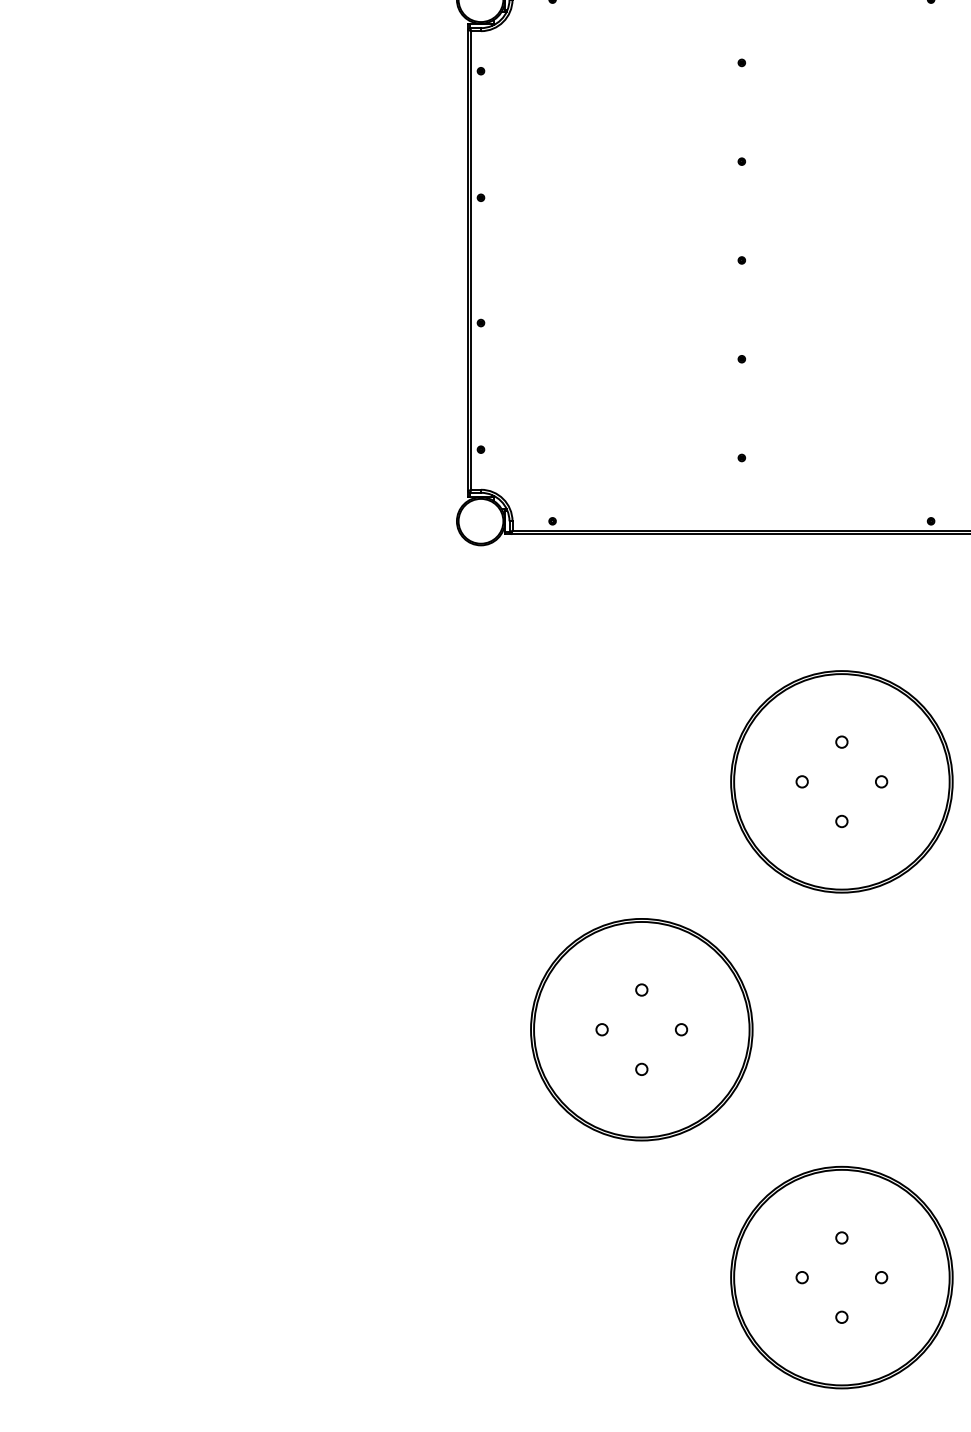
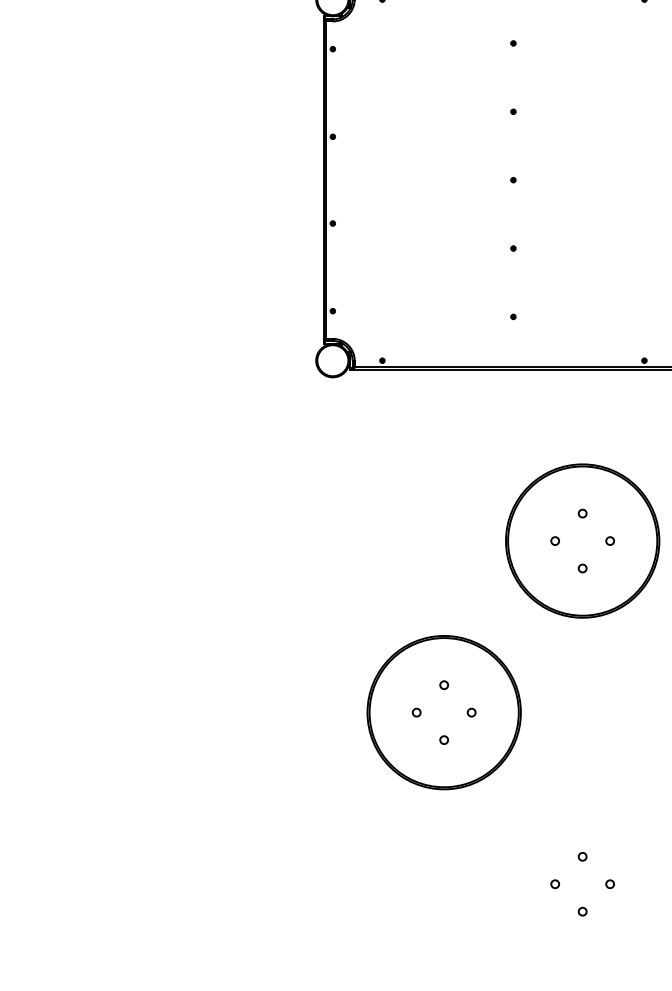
part: (841, 1276) -> (582, 883), removed

